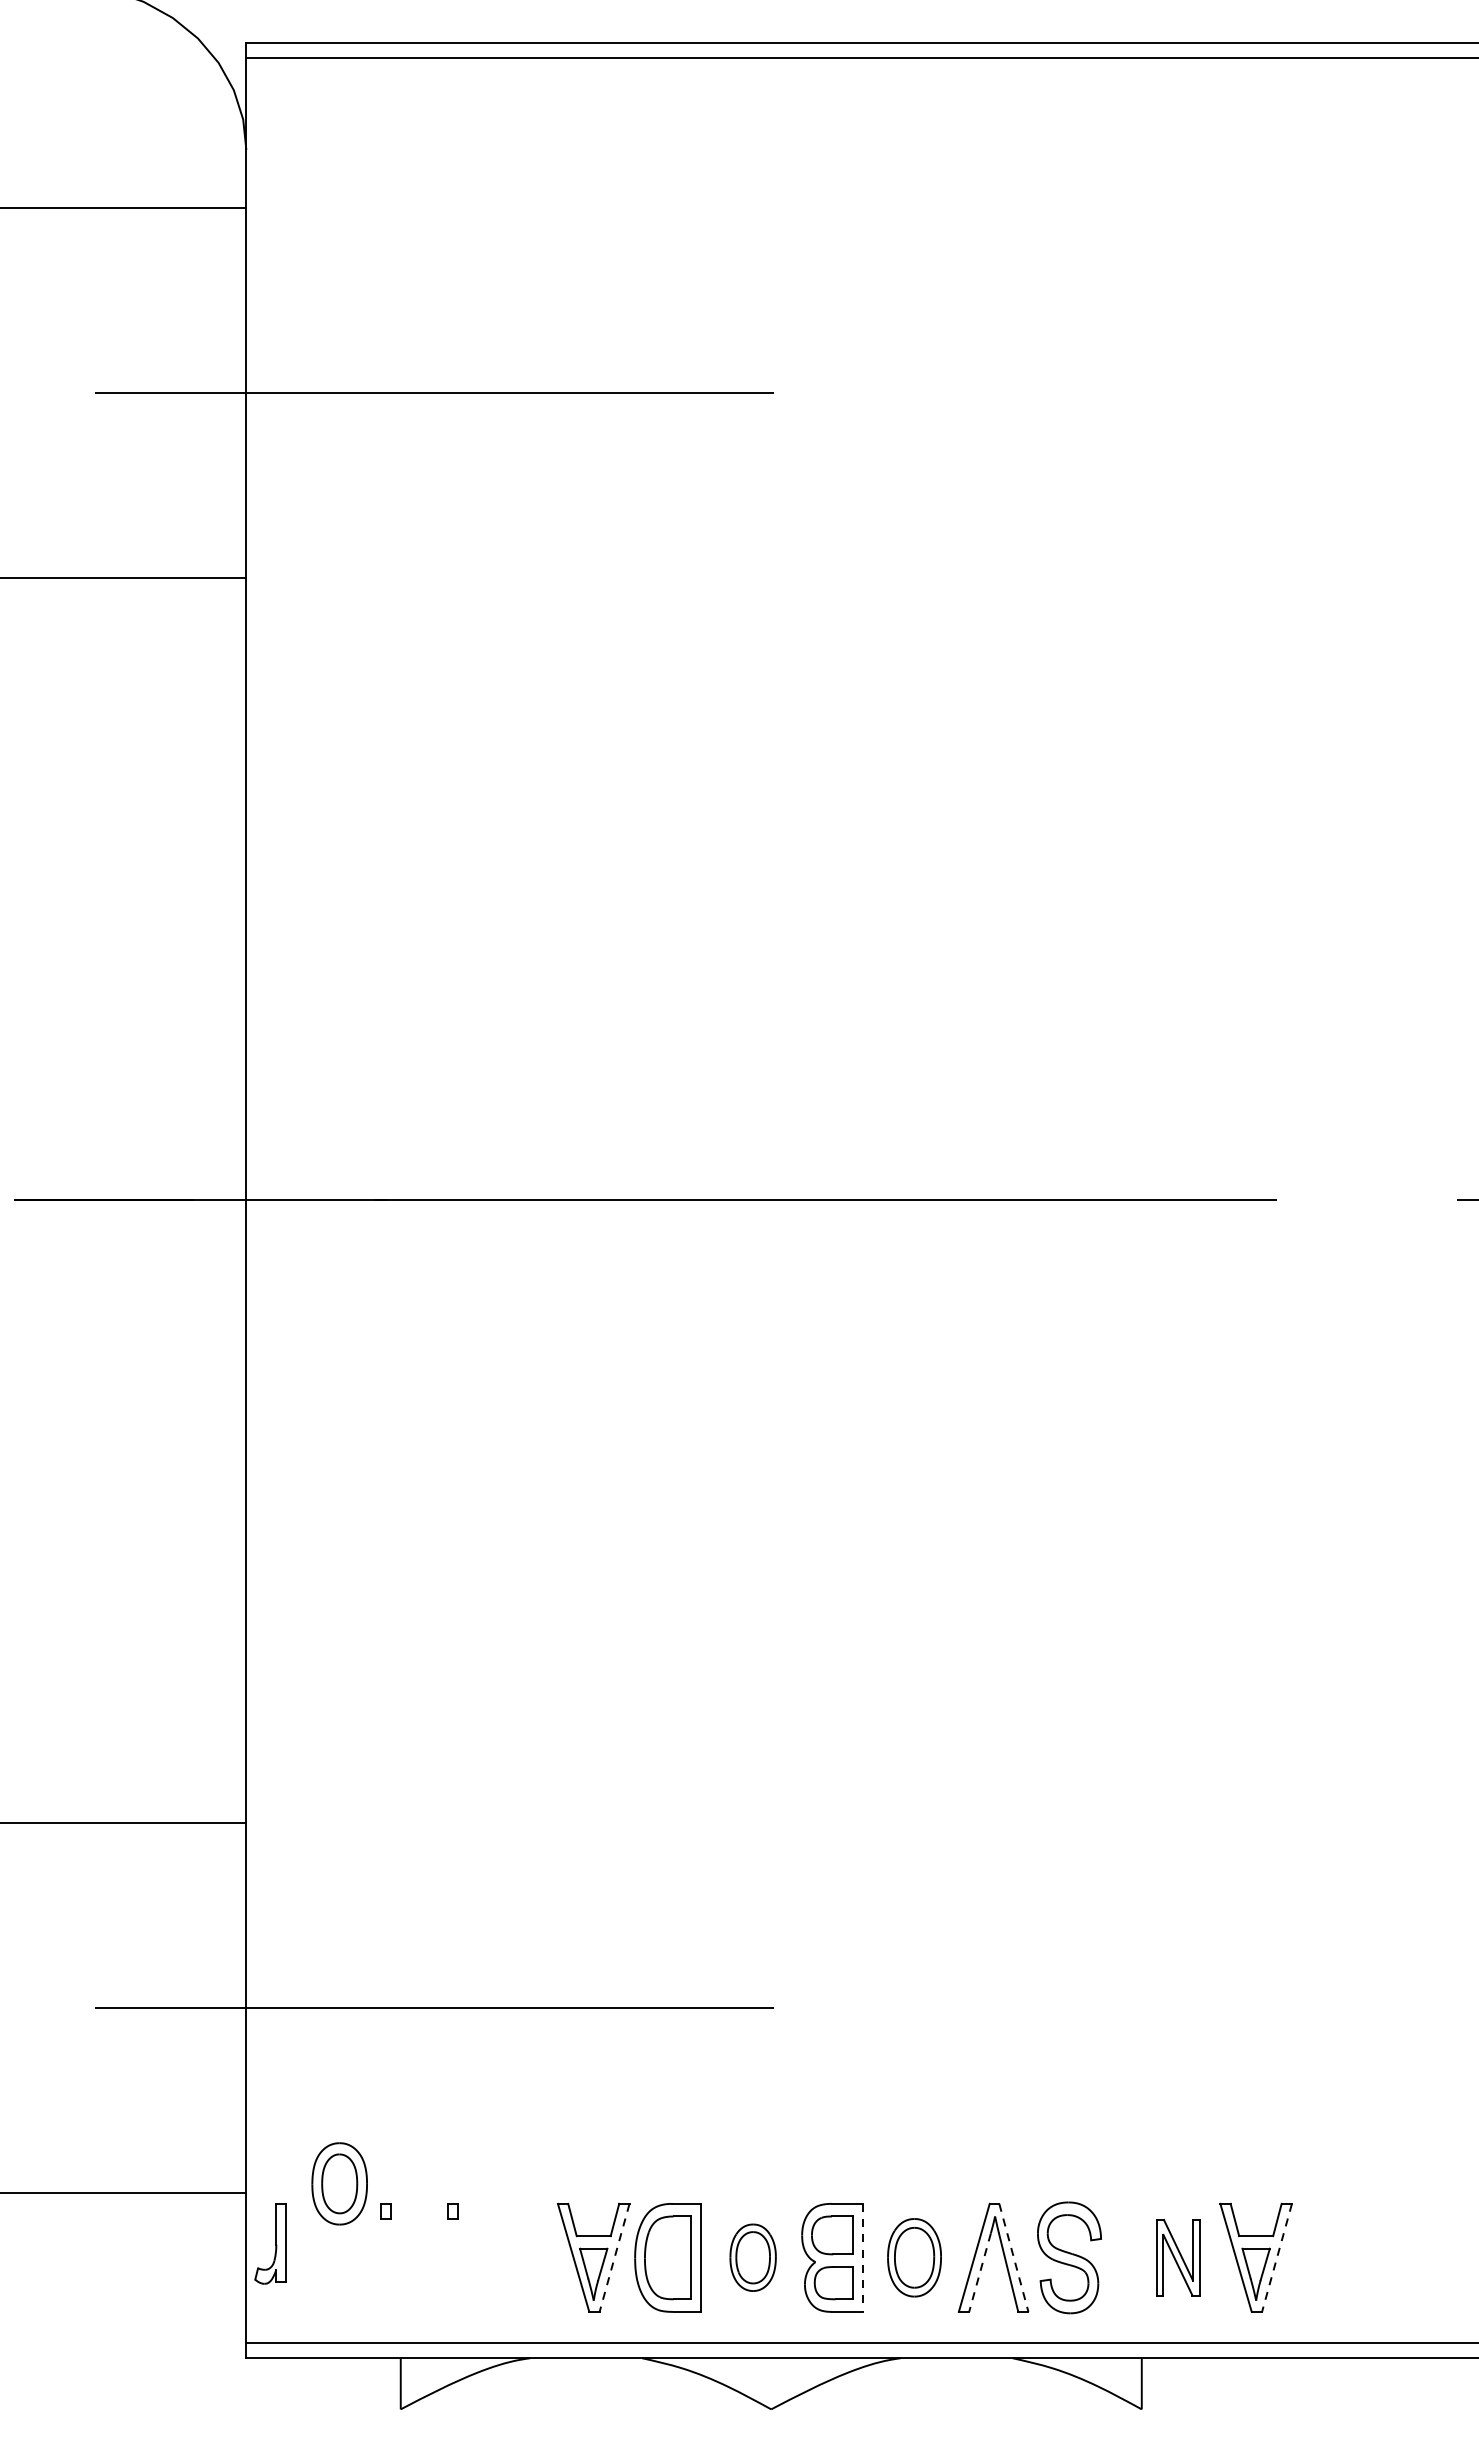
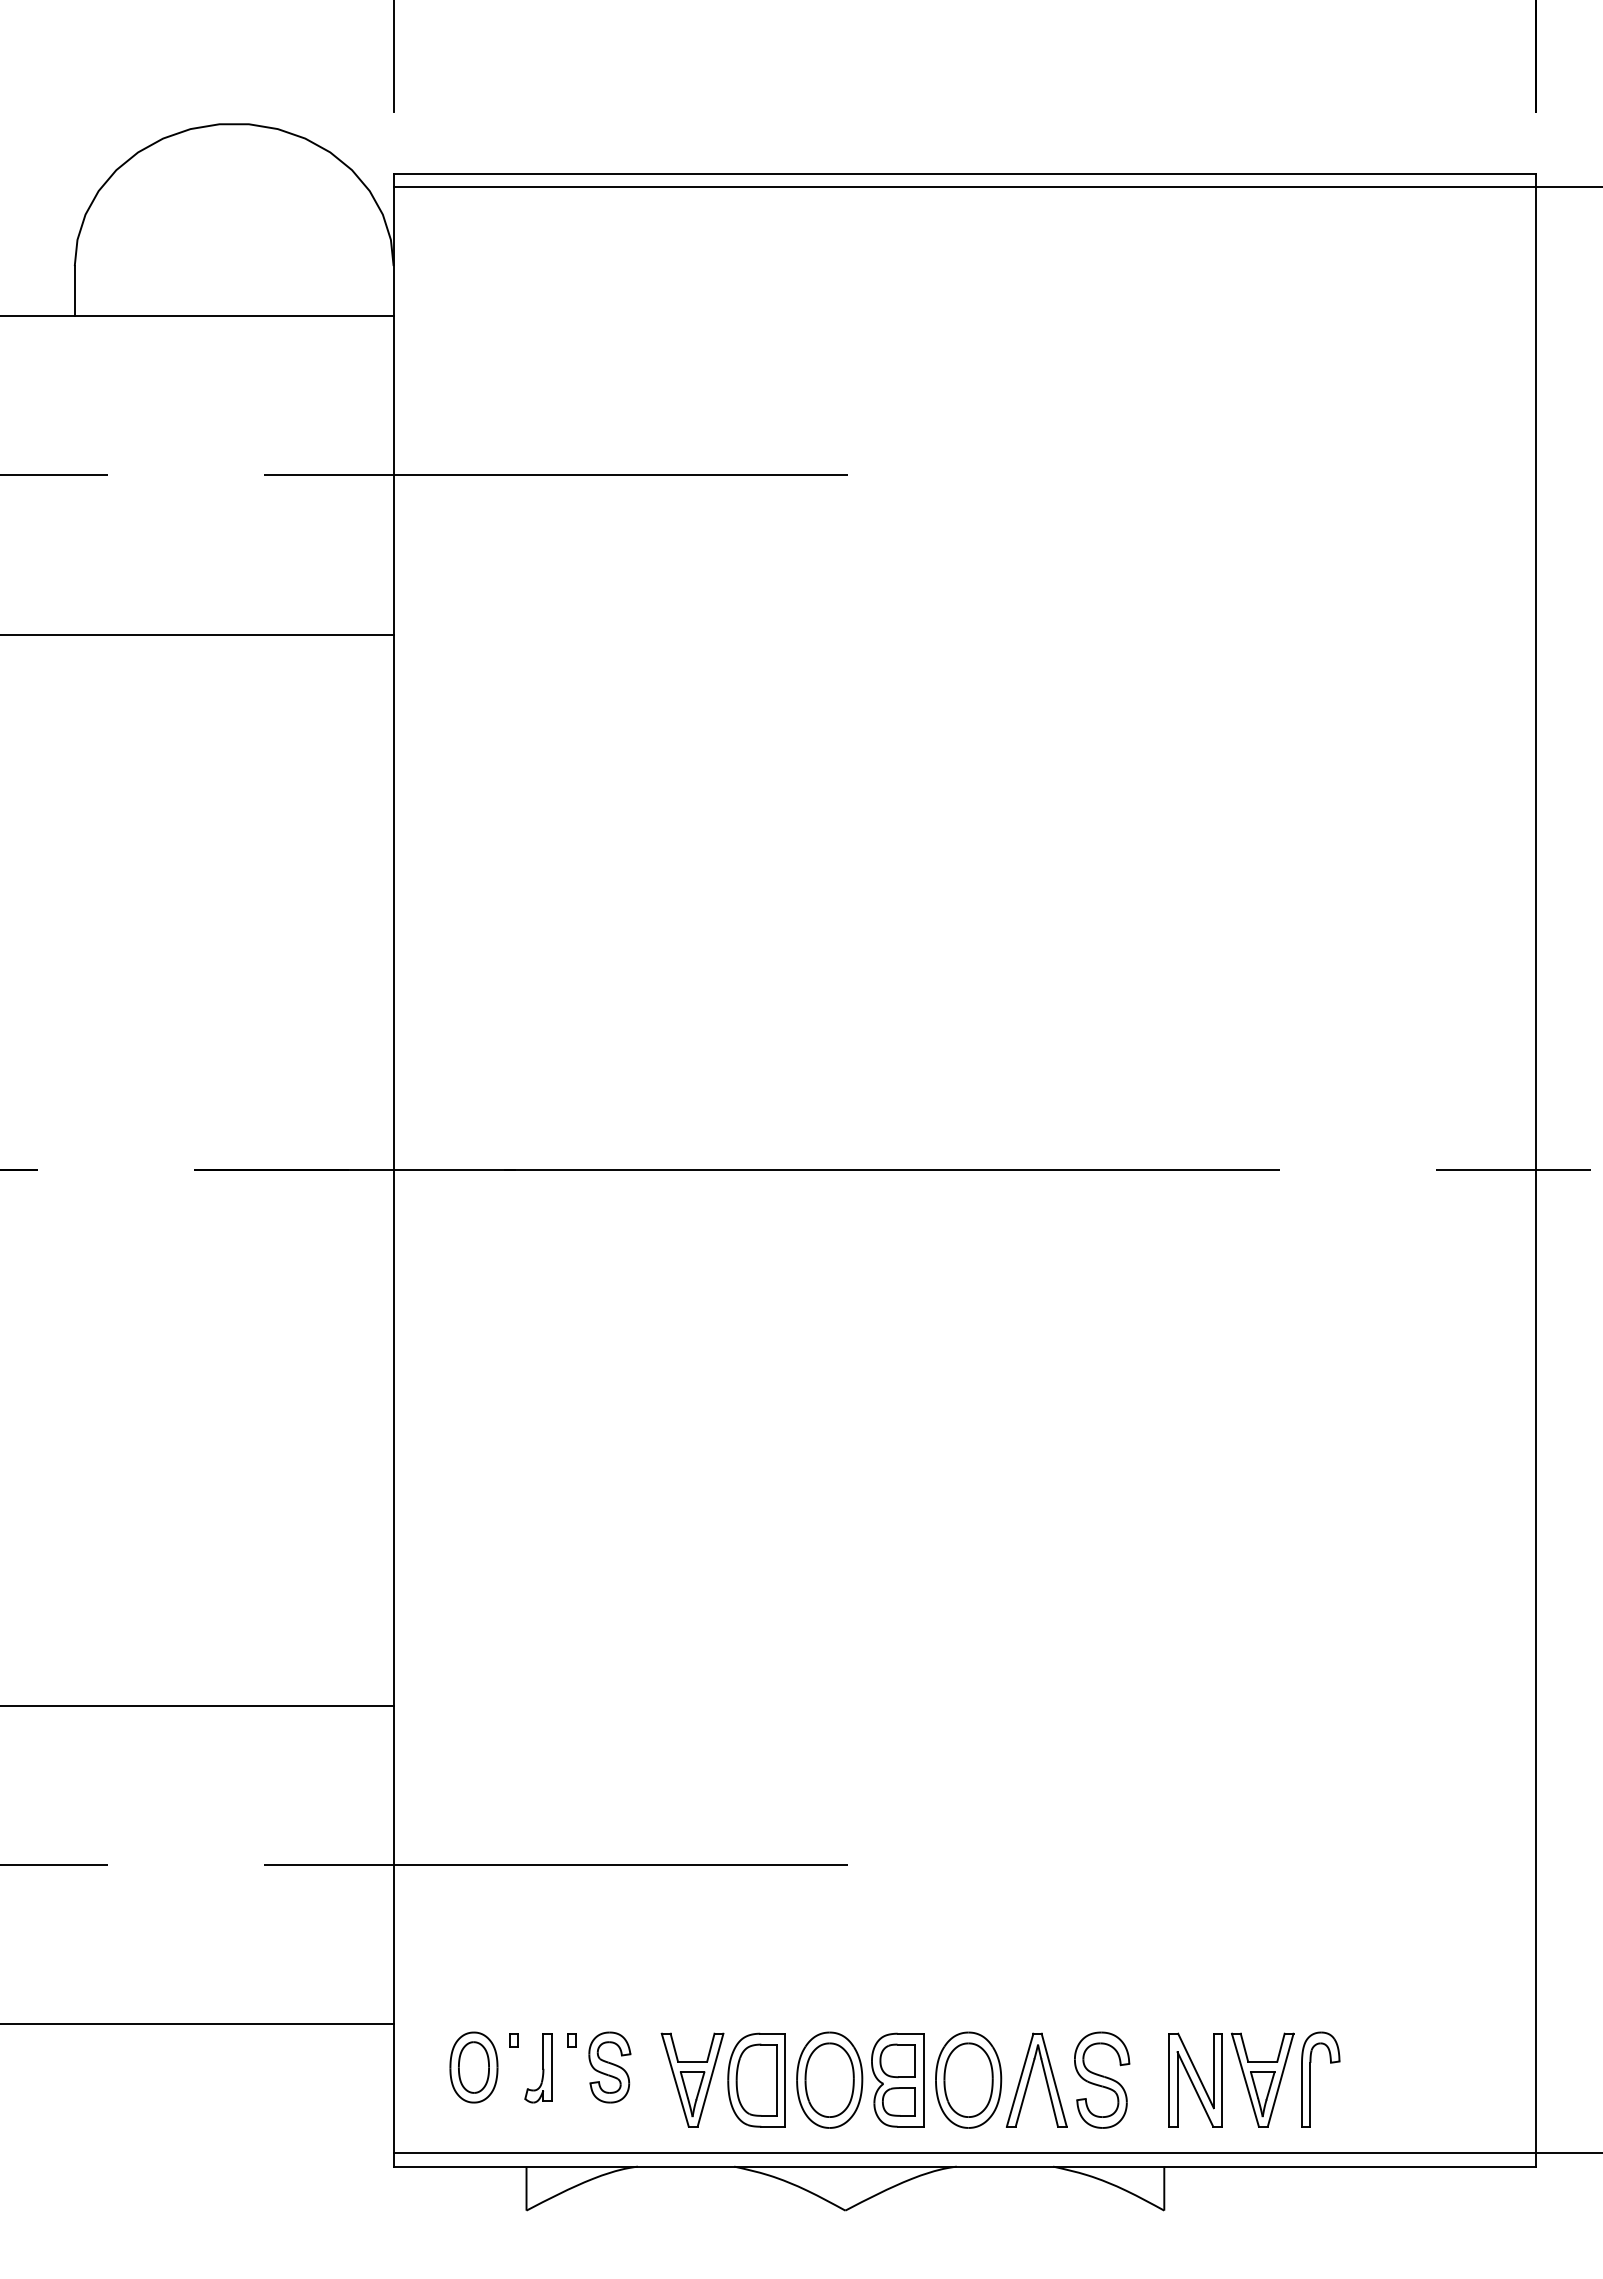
part: (339, 2183) -> (473, 2067), moved
part: (497, 2243) -> (609, 2067), added
part: (270, 2244) -> (538, 2068), moved
part: (752, 2257) -> (829, 2079), size x1.67
part: (914, 2257) -> (968, 2079), size x1.43
part: (1178, 2257) -> (1195, 2079), size x1.43
part: (1311, 2257) -> (1310, 2079), added
line: (614, 2258) -> (710, 2080), dashed -> solid
line: (862, 2258) -> (923, 2080), dashed -> solid
line: (1014, 2258) -> (1054, 2080), dashed -> solid
line: (1276, 2258) -> (1280, 2080), dashed -> solid
line: (979, 2273) -> (1024, 2093), dashed -> solid

